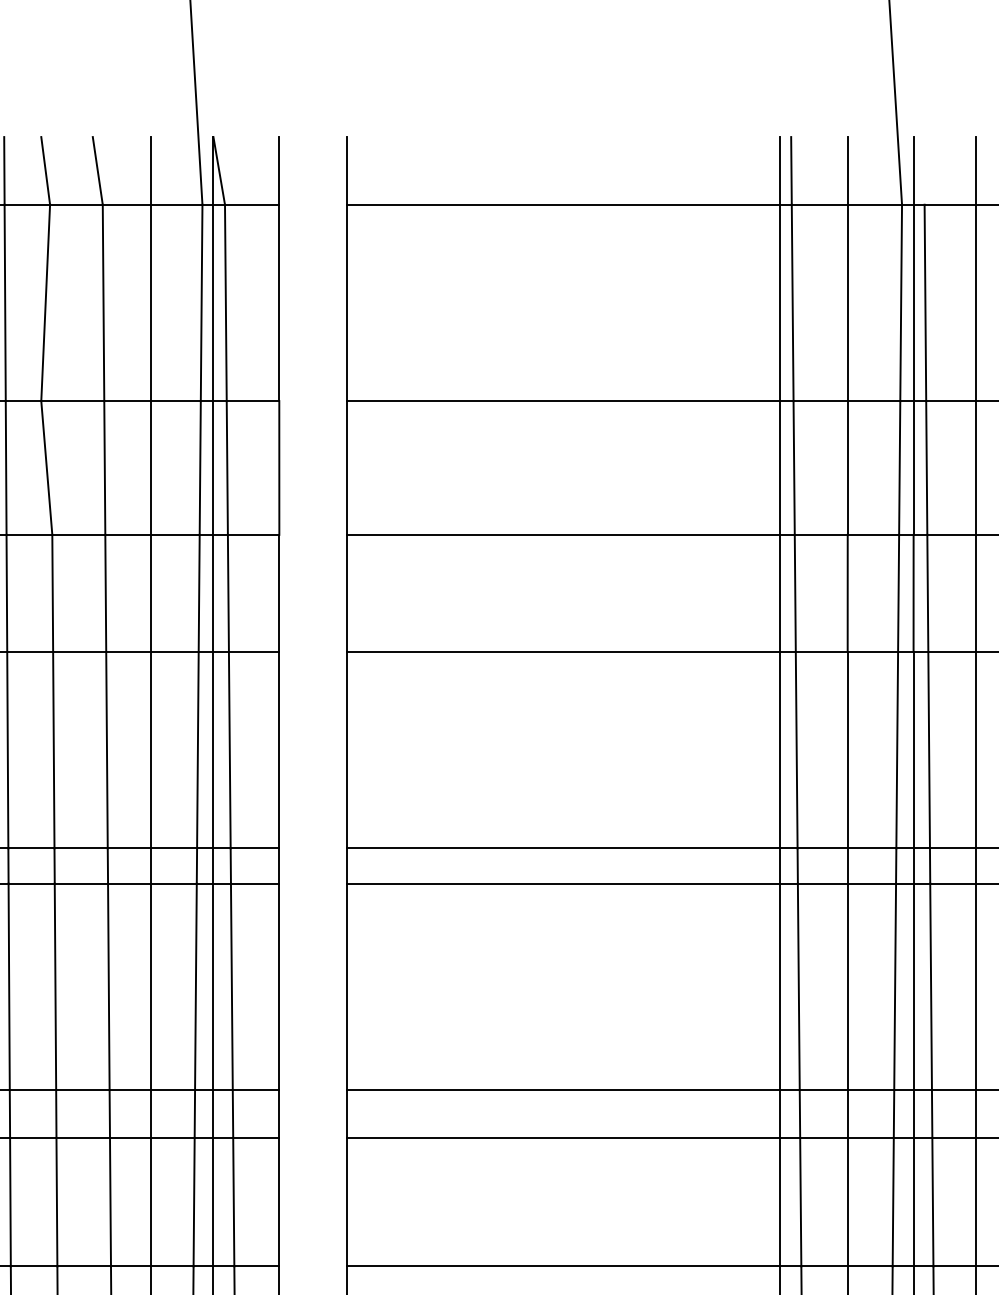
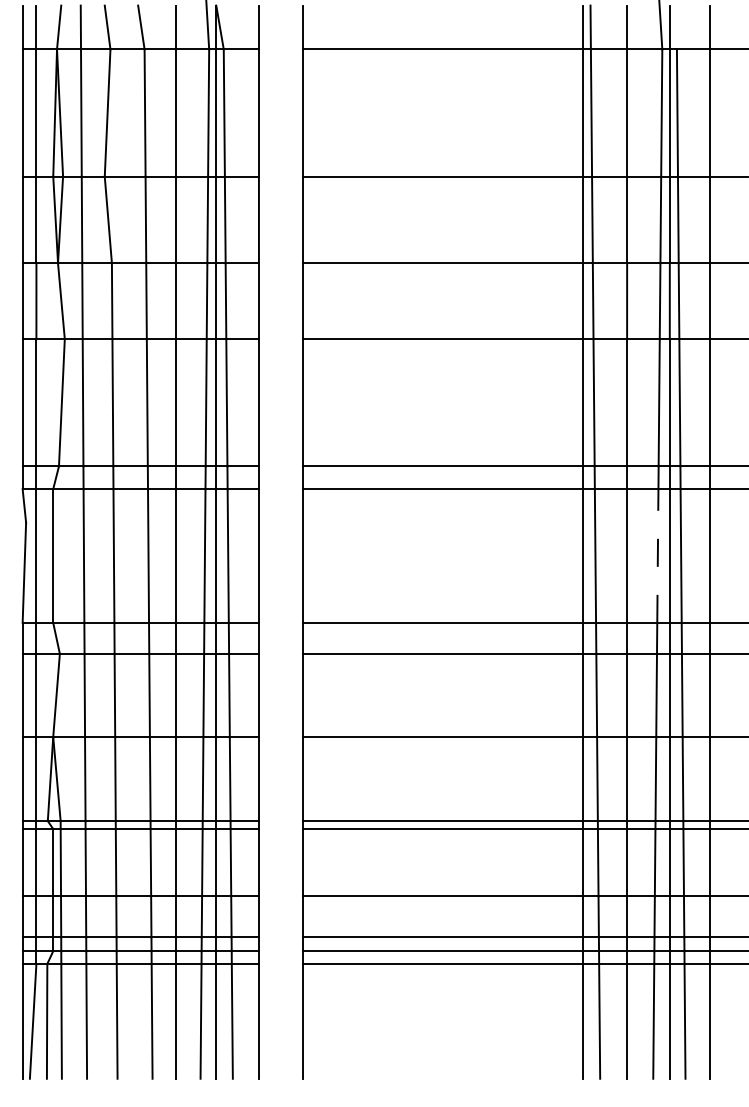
line: (894, 987) -> (657, 556), solid -> dashed

